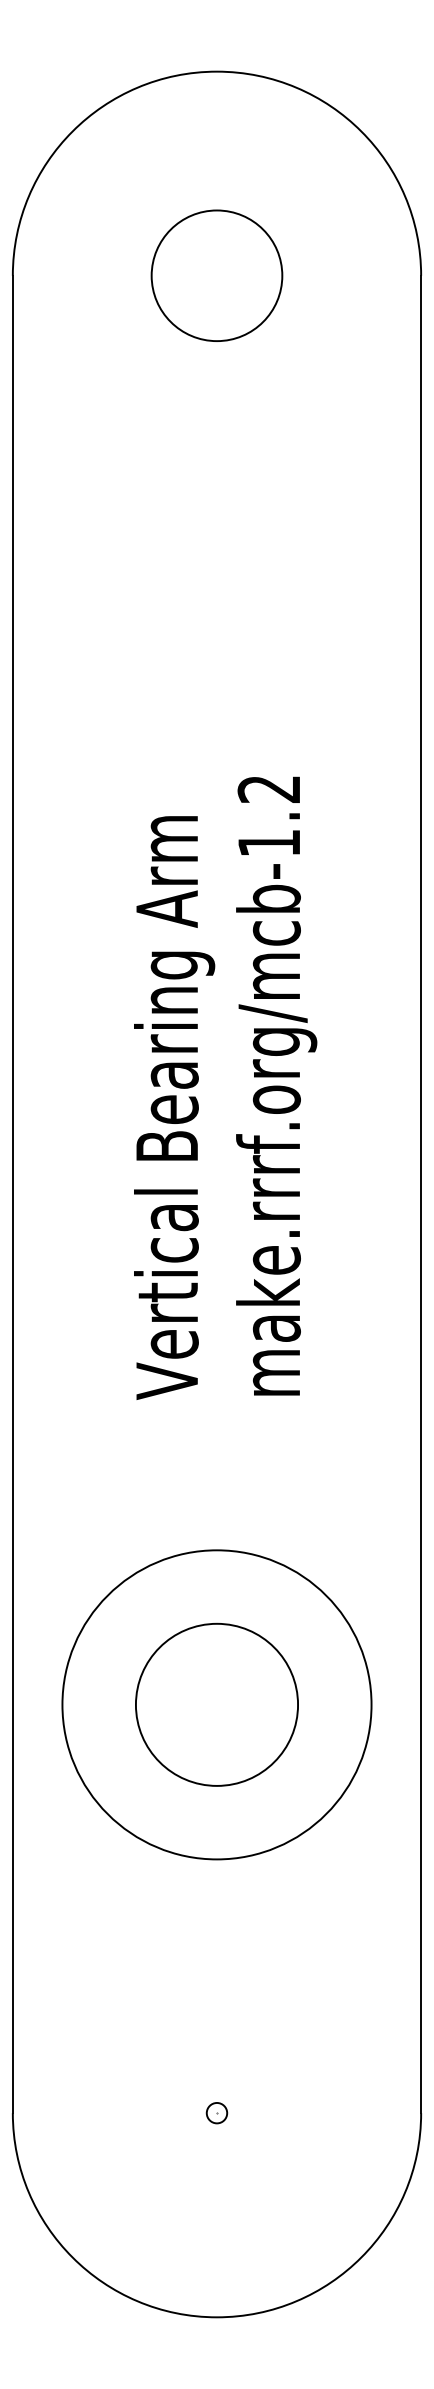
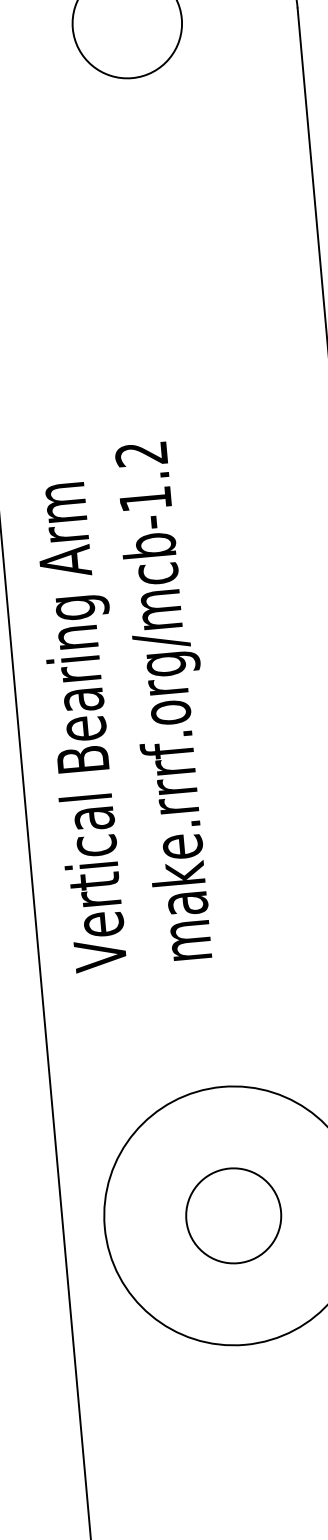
text: (225, 1087) -> (127, 706), moved
circle: (216, 1704) -> (233, 1215), size x0.7

